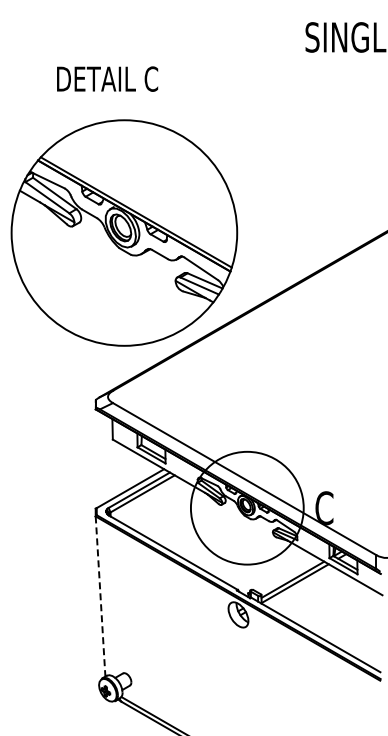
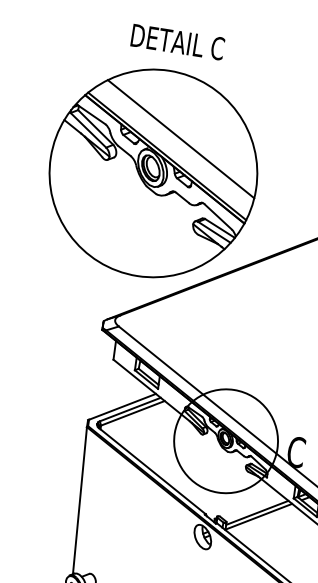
text: (107, 78) -> (177, 41), moved
line: (147, 191) -> (180, 138), added
line: (100, 597) -> (79, 501), dashed -> solid

